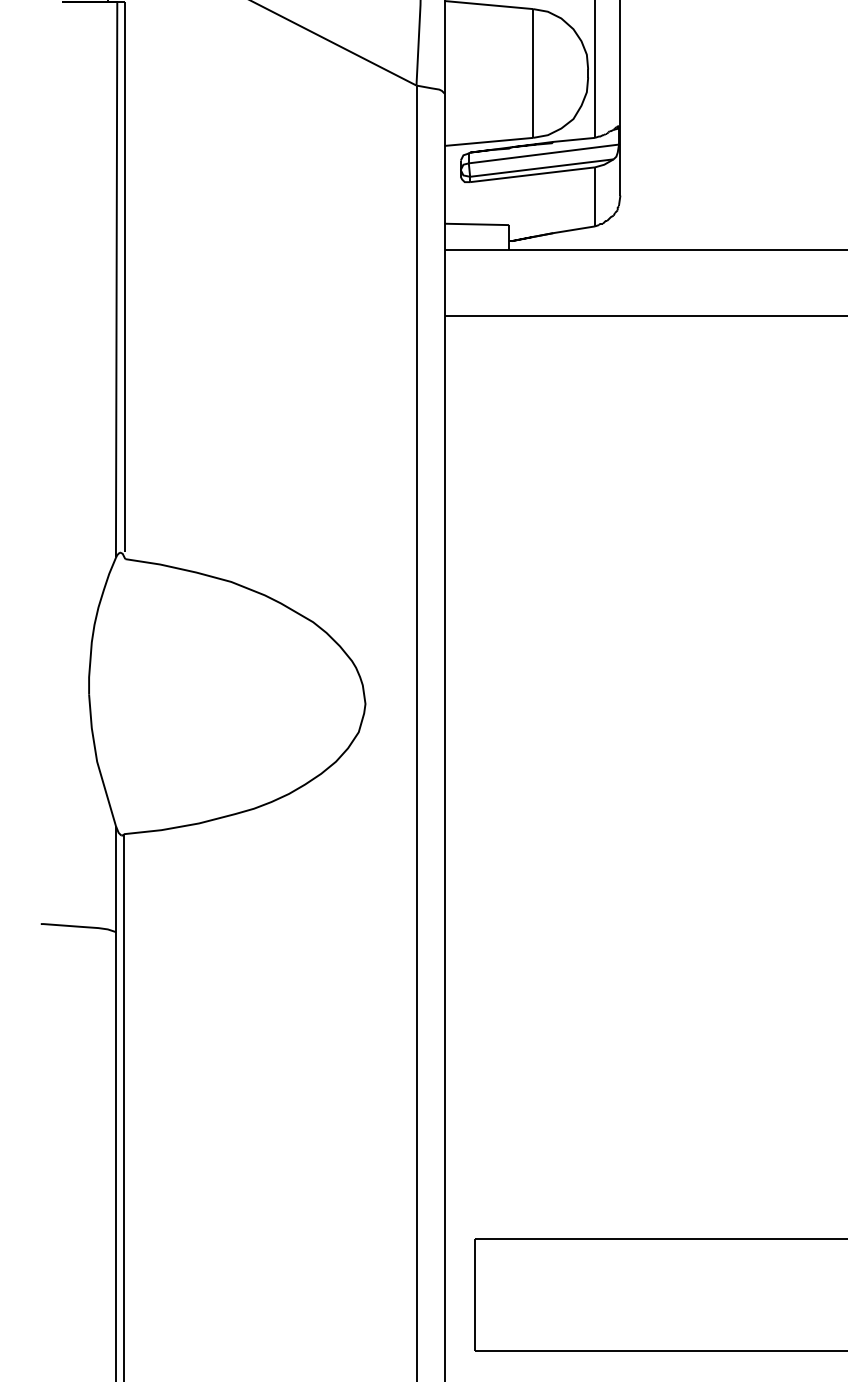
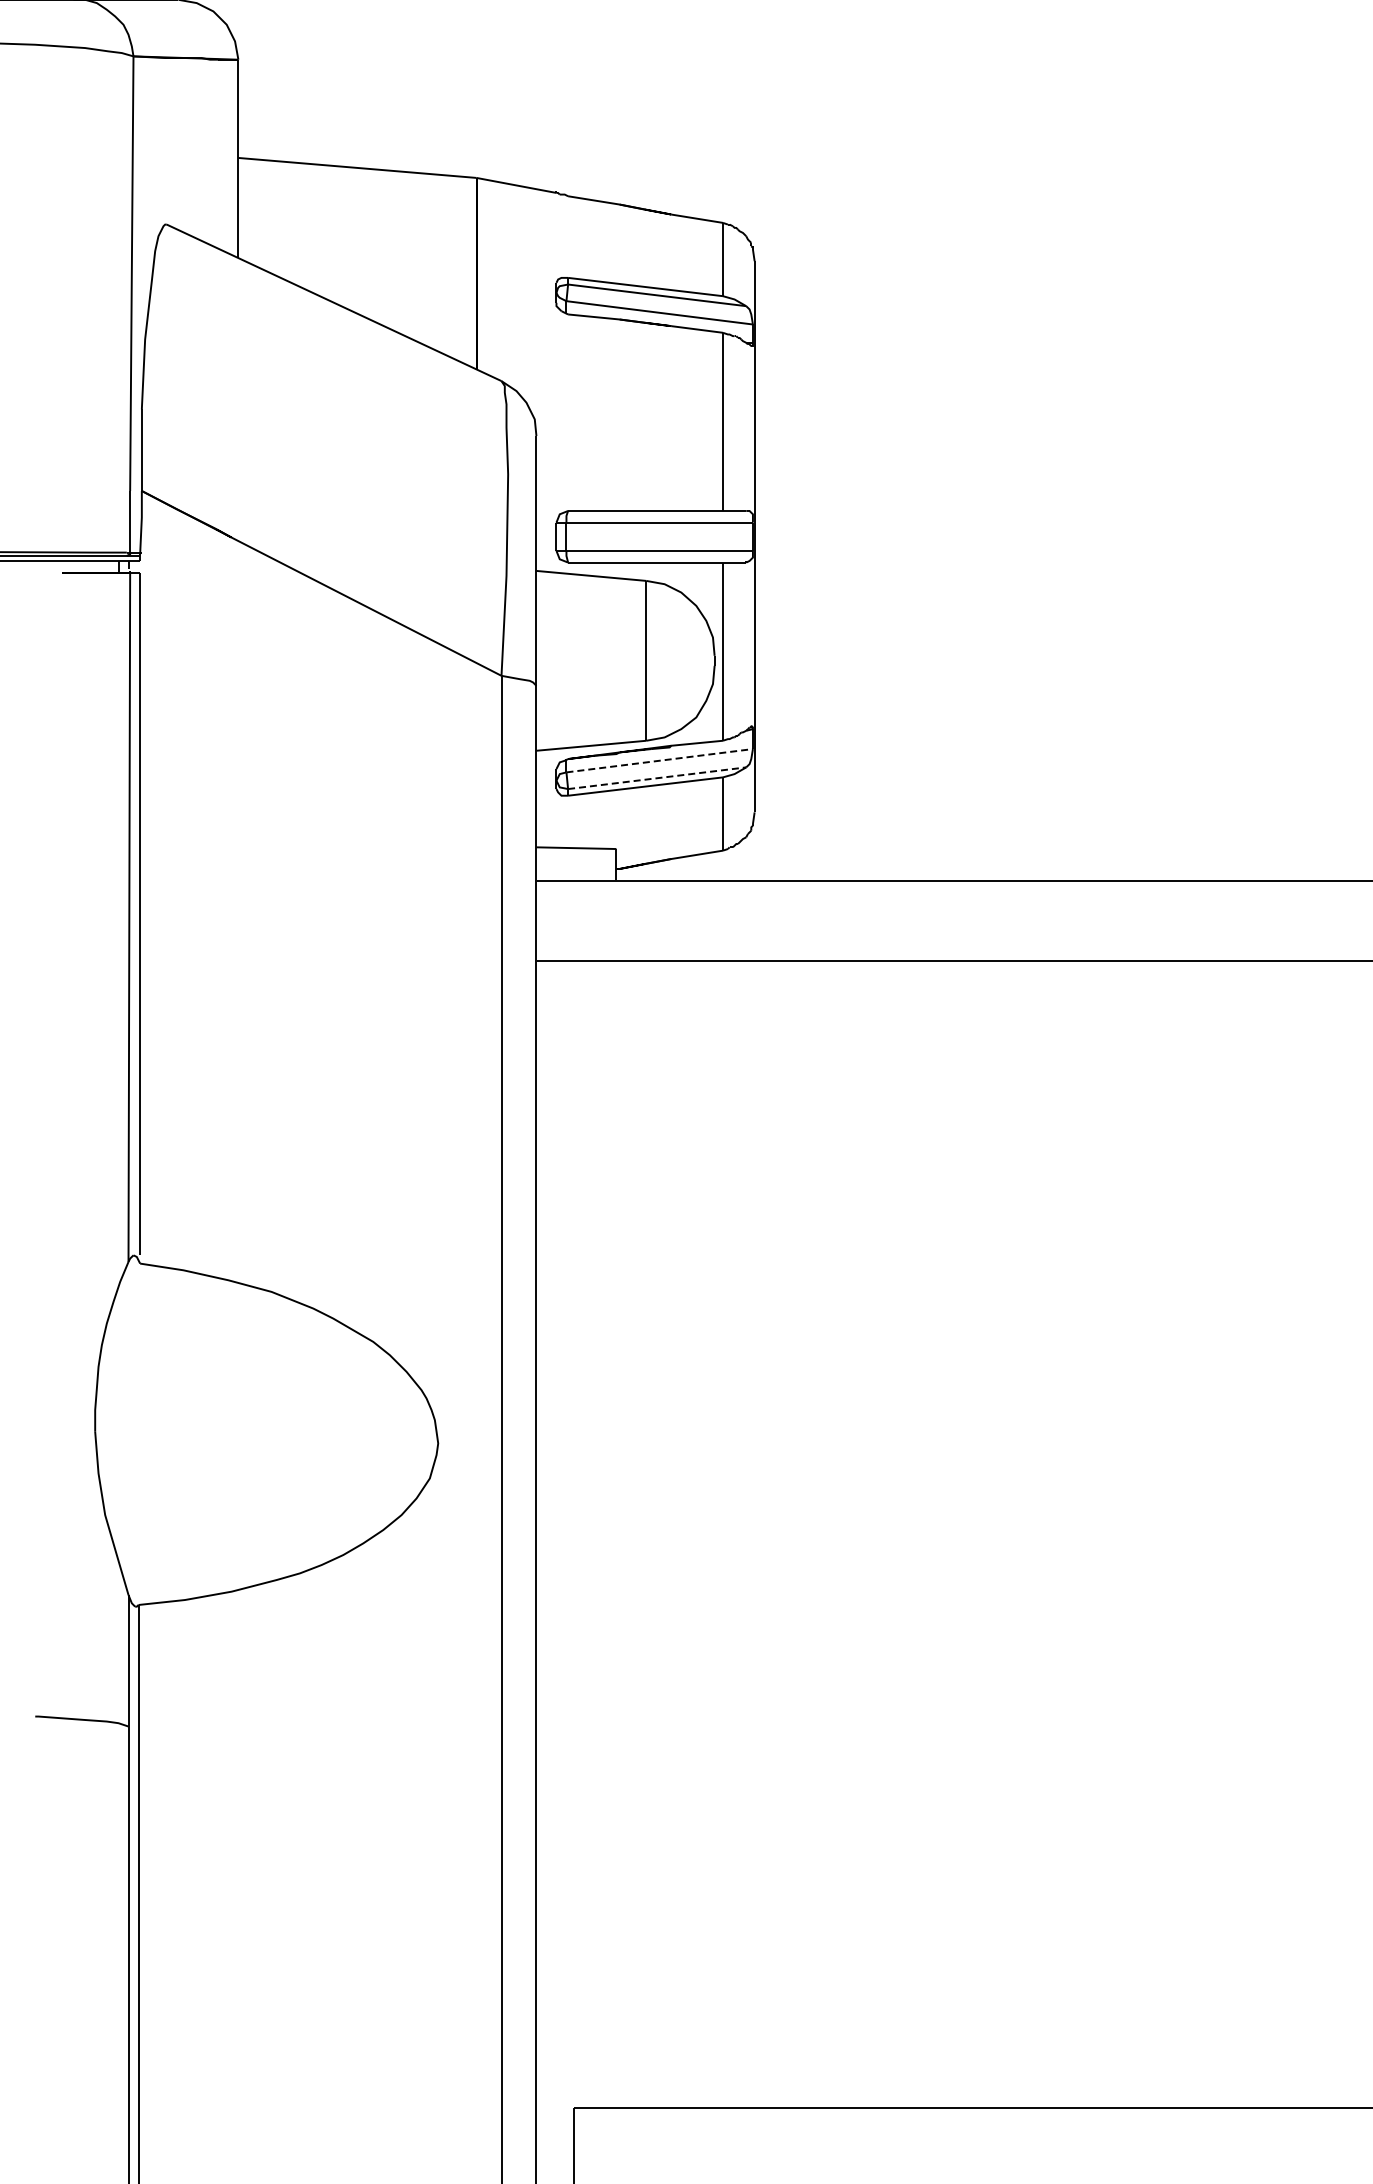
line: (543, 153) -> (659, 760), solid -> dashed
line: (542, 168) -> (657, 778), solid -> dashed

